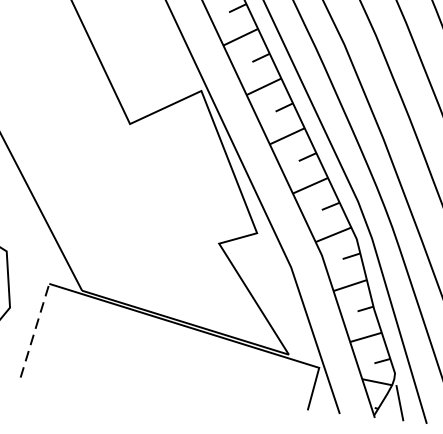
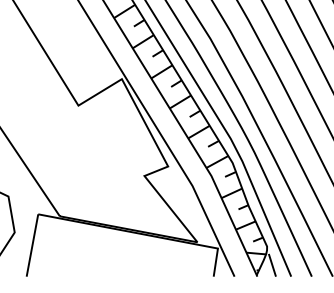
line: (35, 330) -> (32, 245), dashed -> solid

